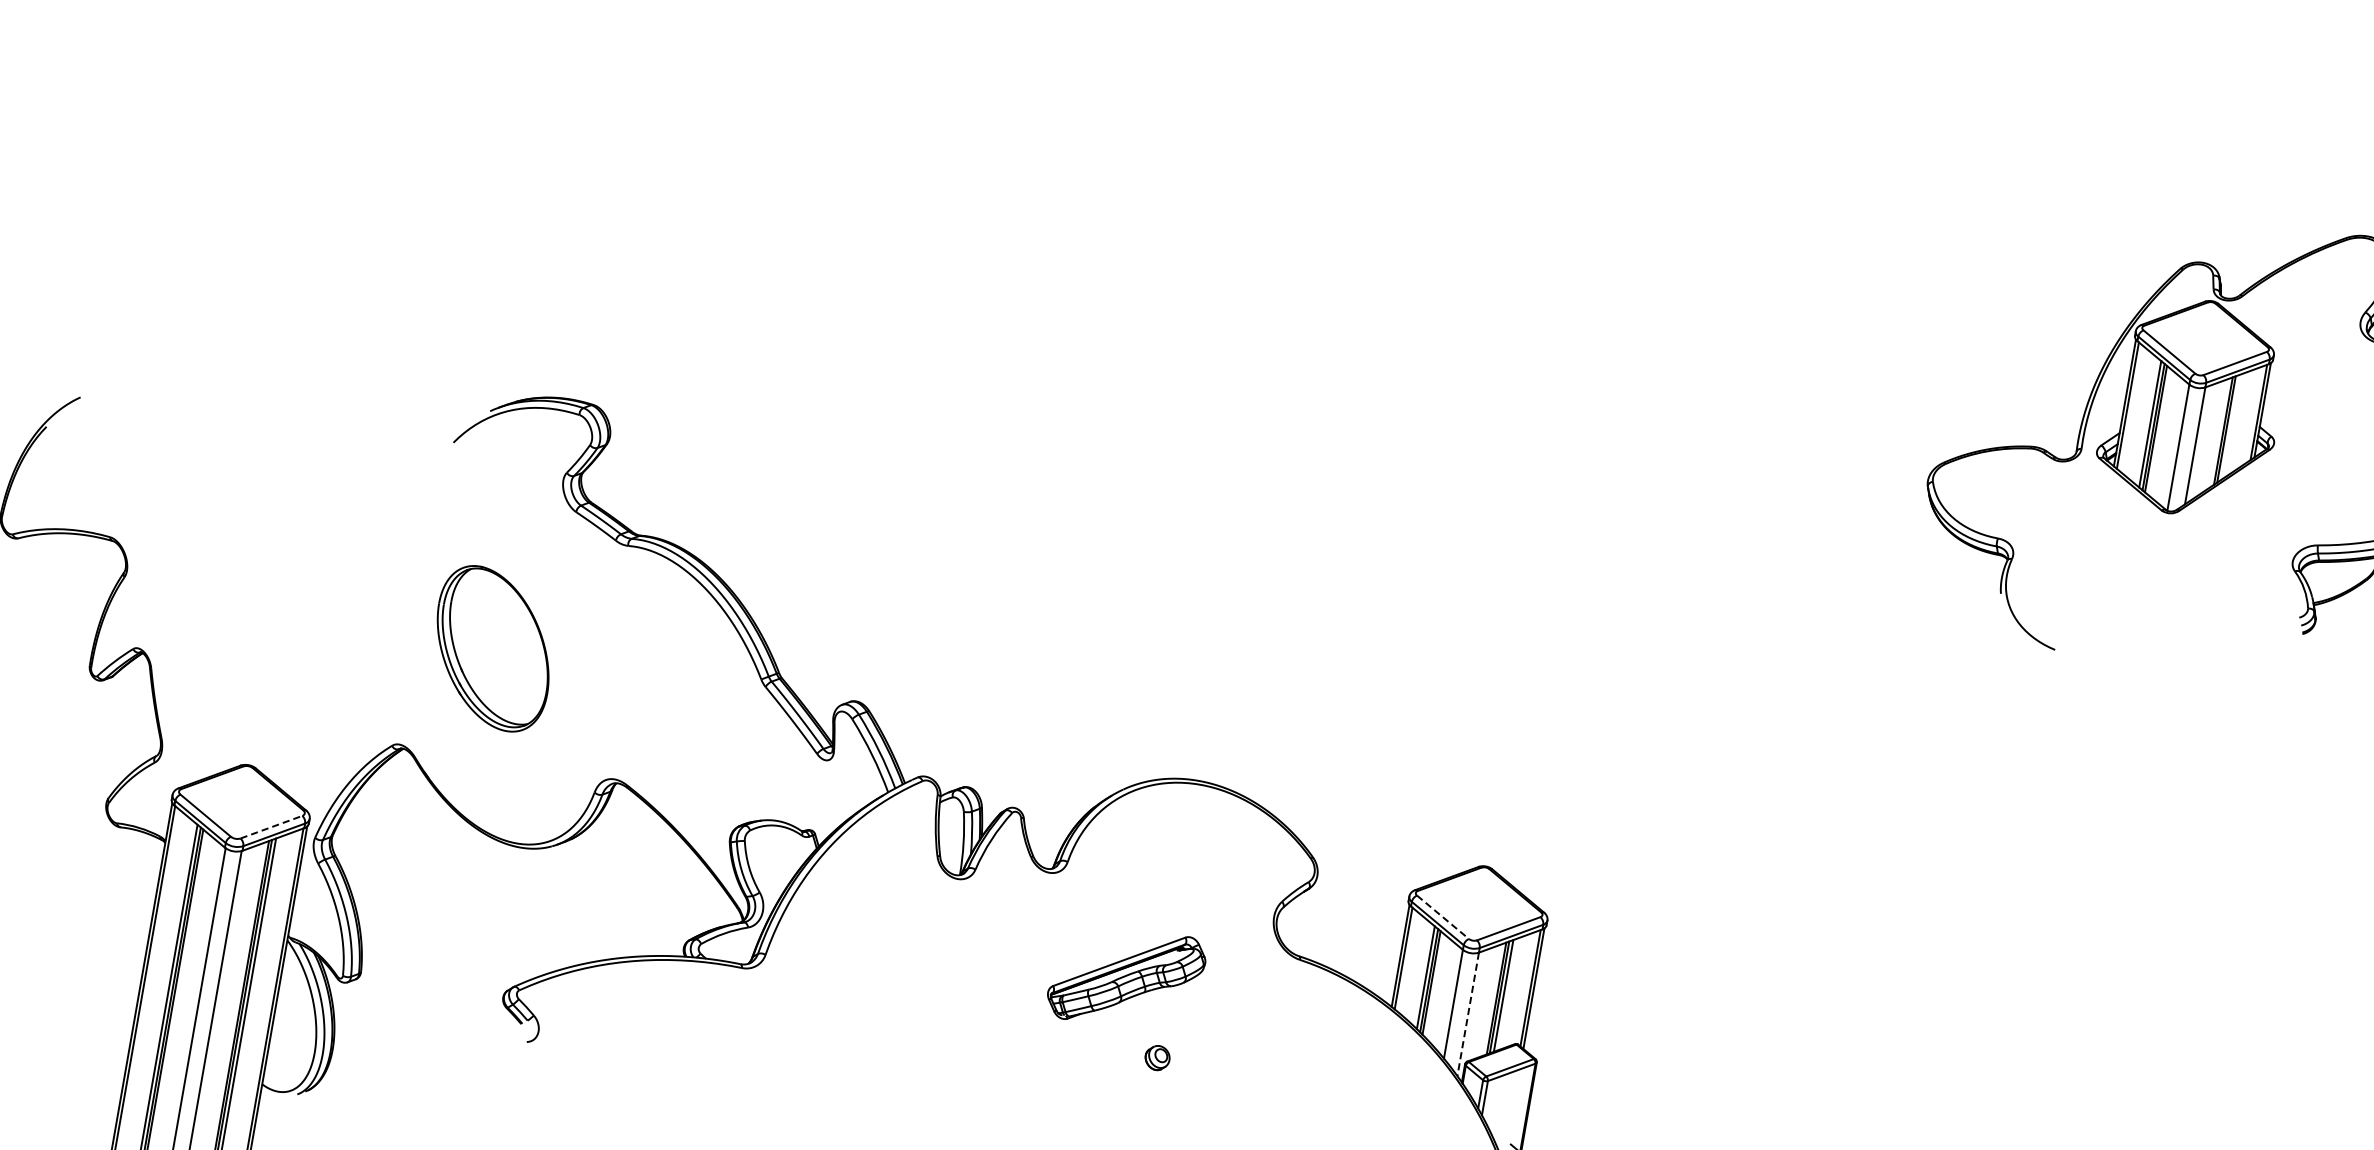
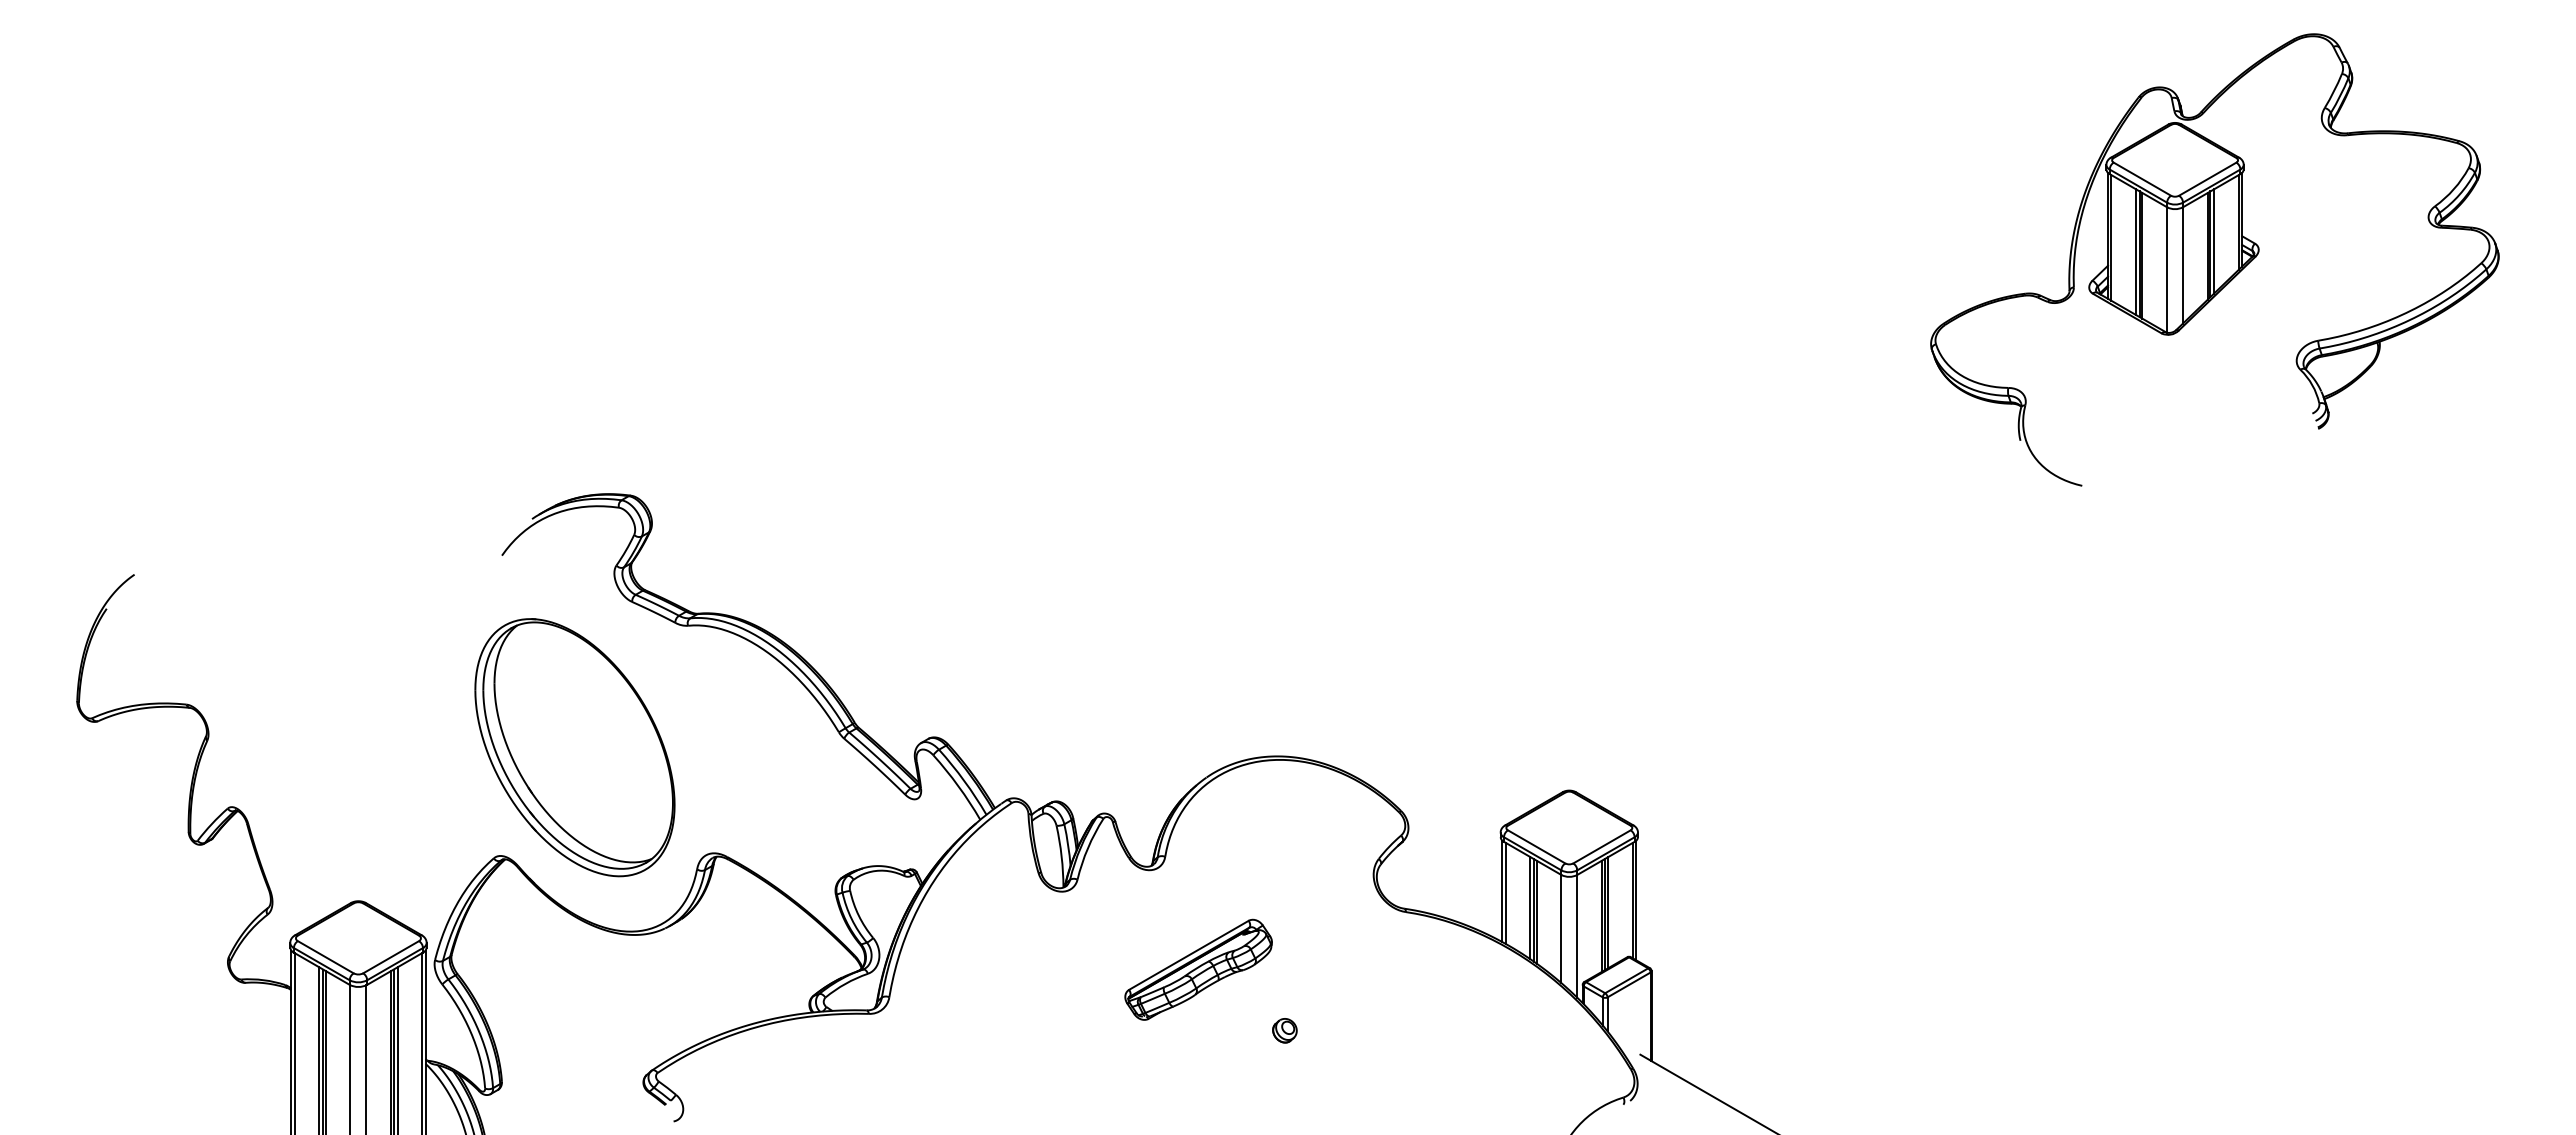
line: (2231, 427) -> (2214, 241), added
part: (492, 648) -> (574, 747), size x1.67
line: (271, 826) -> (391, 956), dashed -> solid
line: (1443, 918) -> (1537, 847), dashed -> solid
part: (1126, 977) -> (1198, 969), moved
line: (1468, 1014) -> (1577, 936), dashed -> solid

